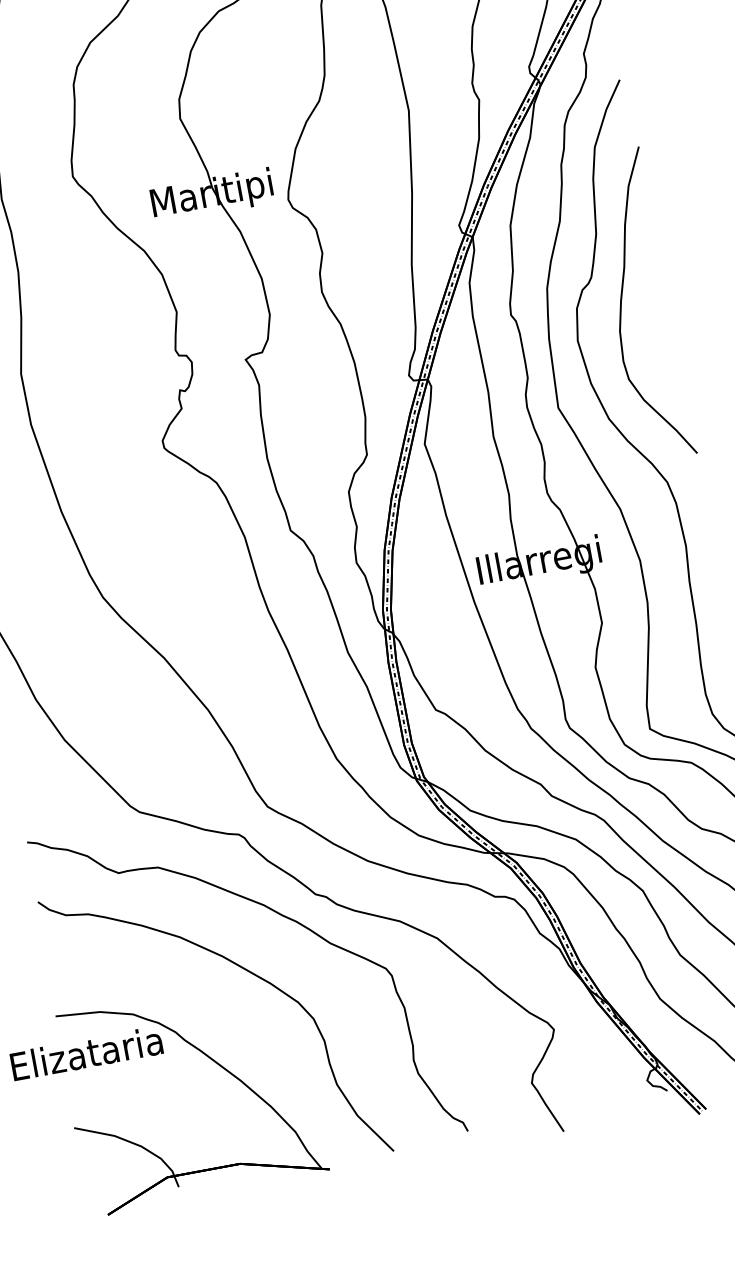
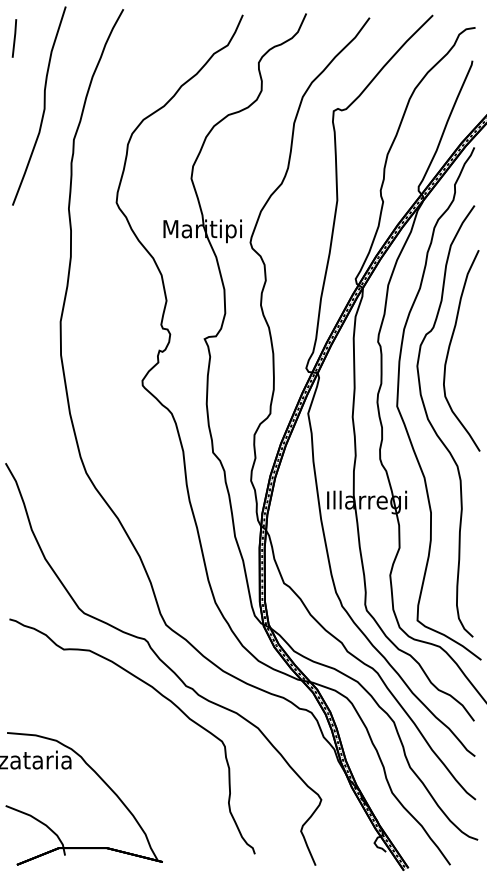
curve: (246, 972) -> (133, 727), removed

